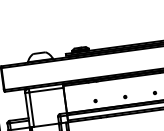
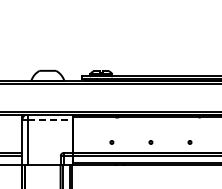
line: (46, 89) -> (50, 119), solid -> dashed

